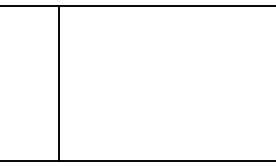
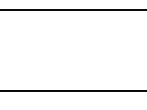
line: (59, 82) -> (23, 49), removed

